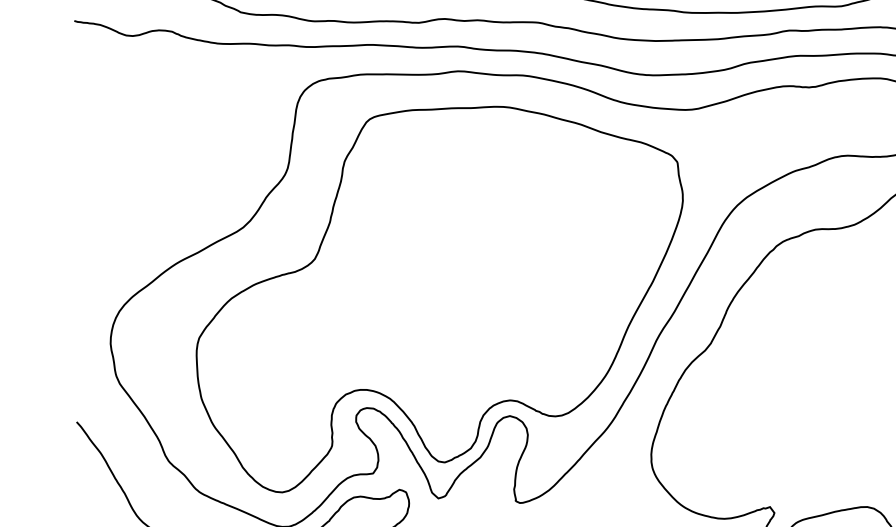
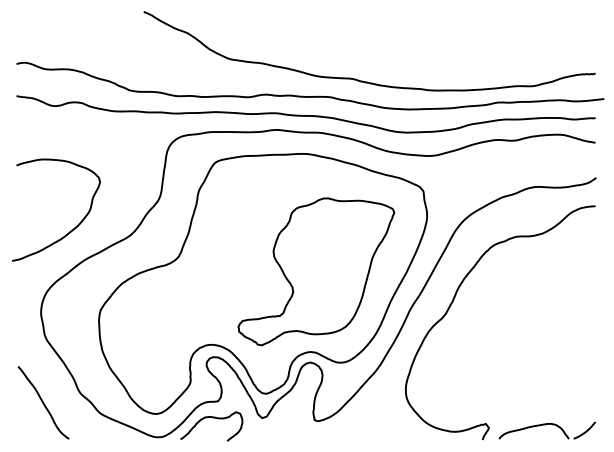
curve: (154, 220) -> (70, 230), added
part: (518, 281) -> (316, 271), added

